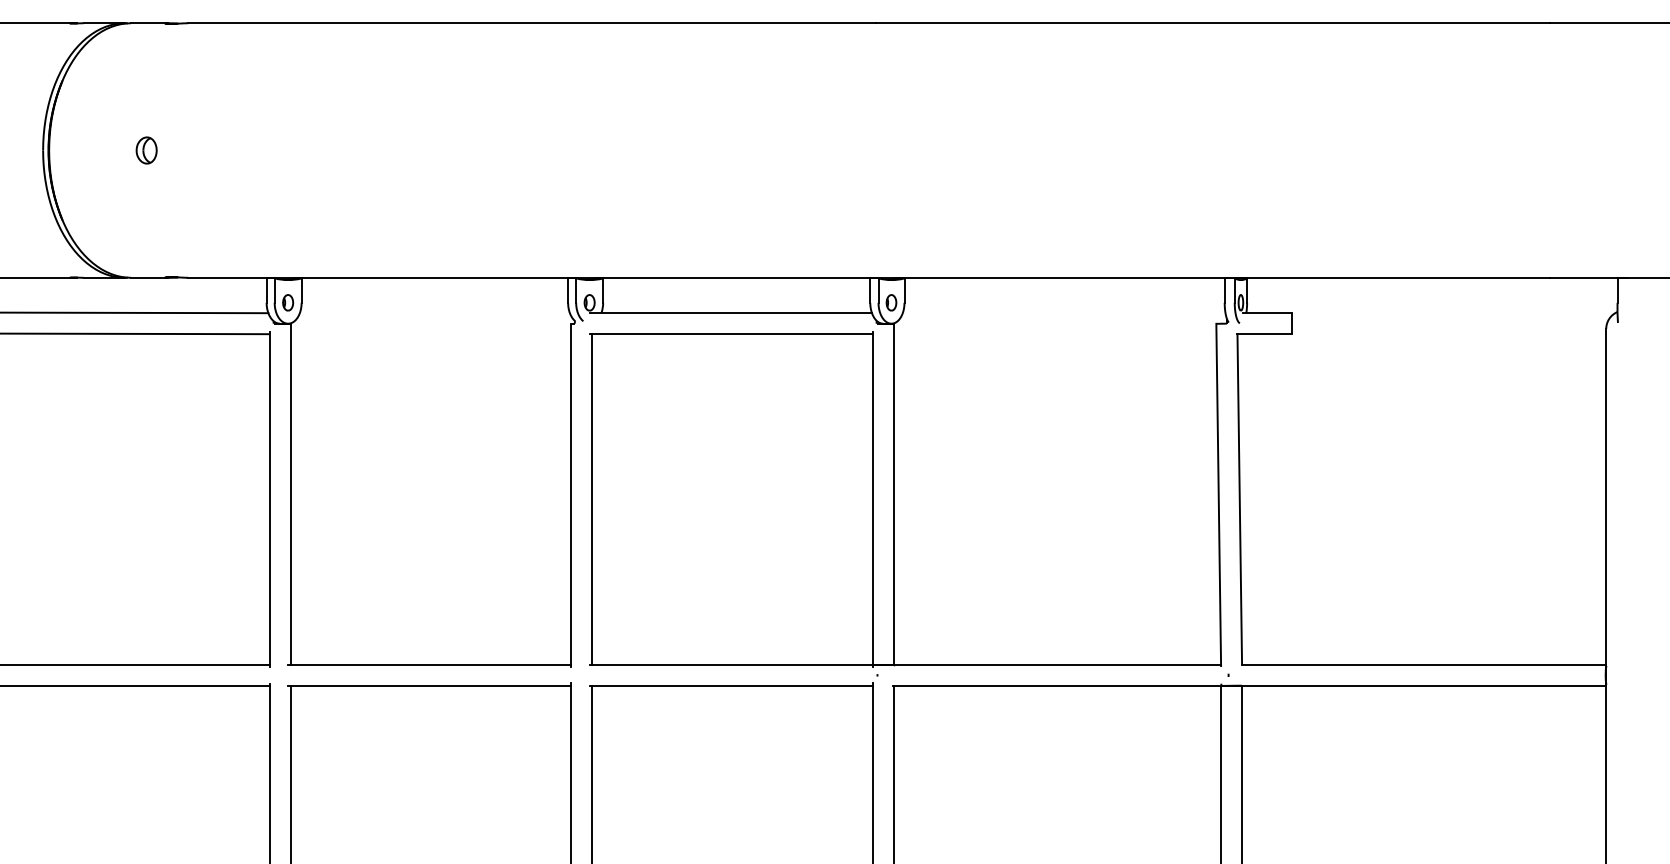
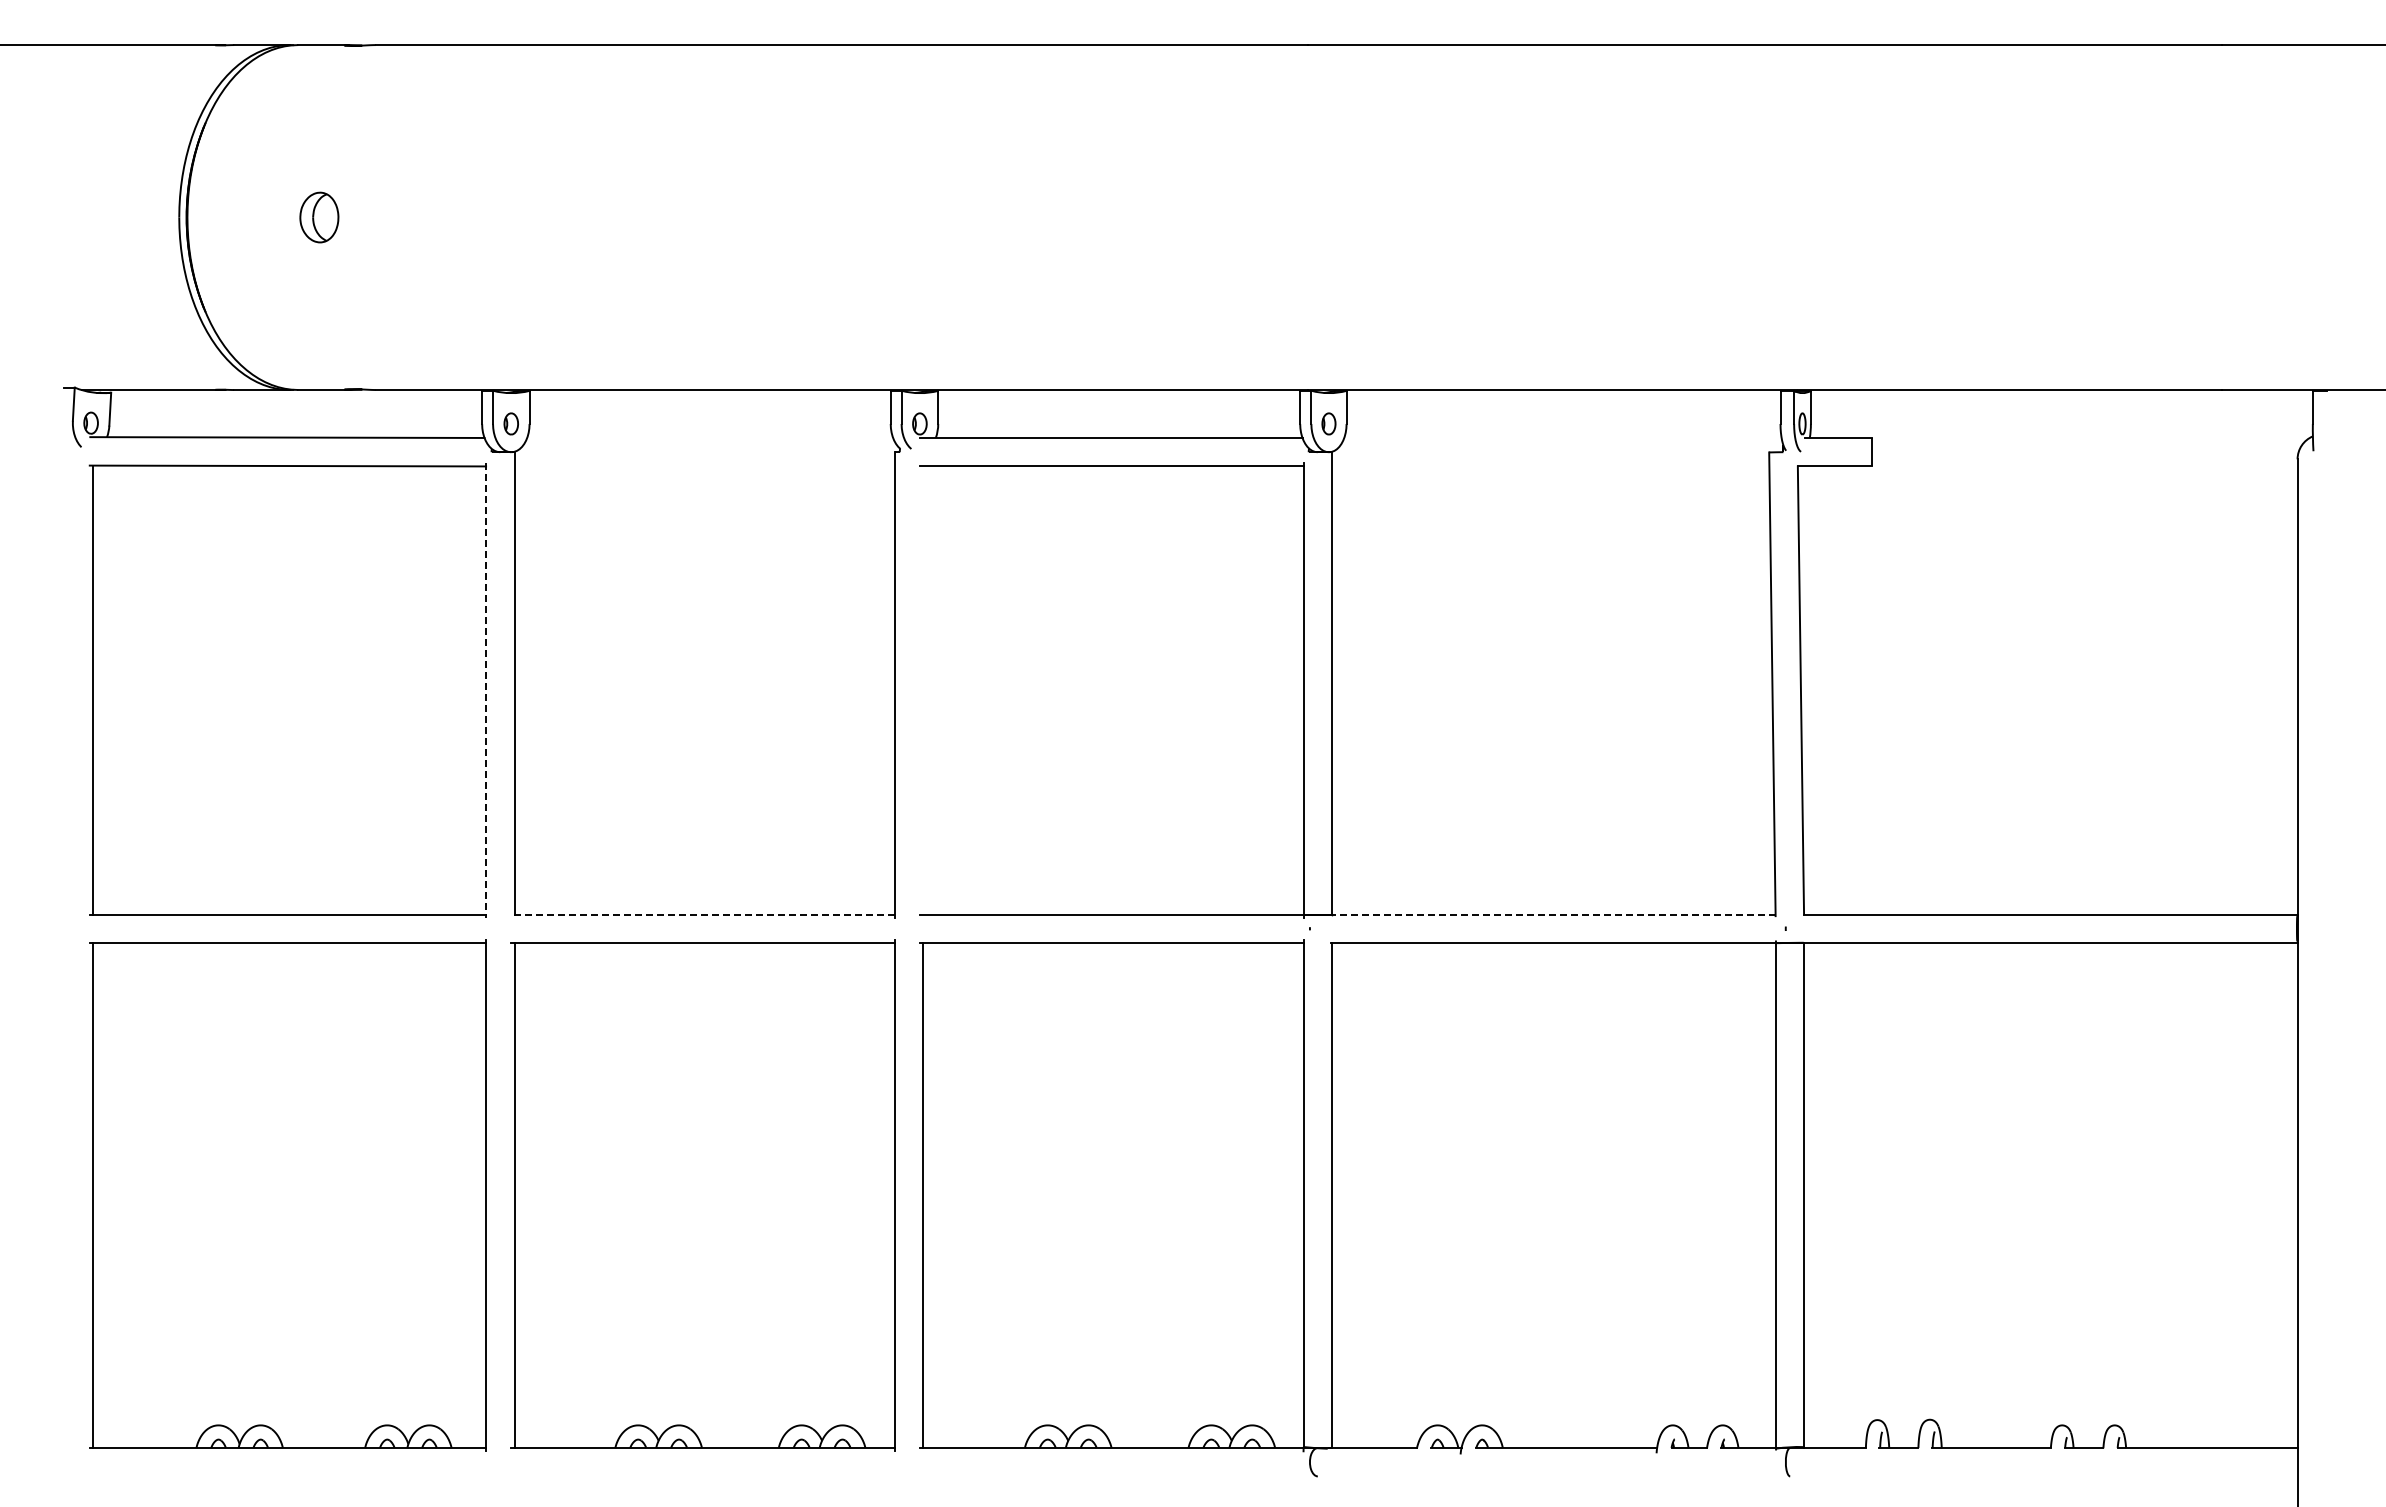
part: (146, 150) -> (319, 217), size x1.4
line: (592, 499) -> (923, 690), removed
line: (269, 500) -> (486, 691), solid -> dashed
line: (429, 664) -> (702, 914), solid -> dashed
line: (1057, 664) -> (1553, 914), solid -> dashed

